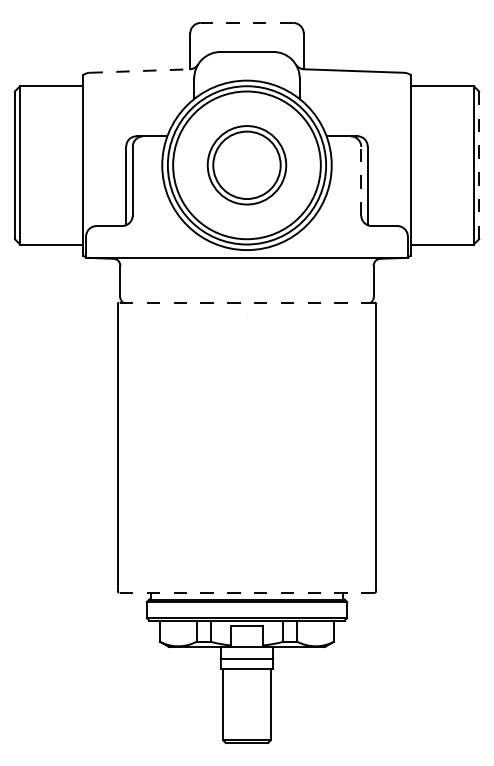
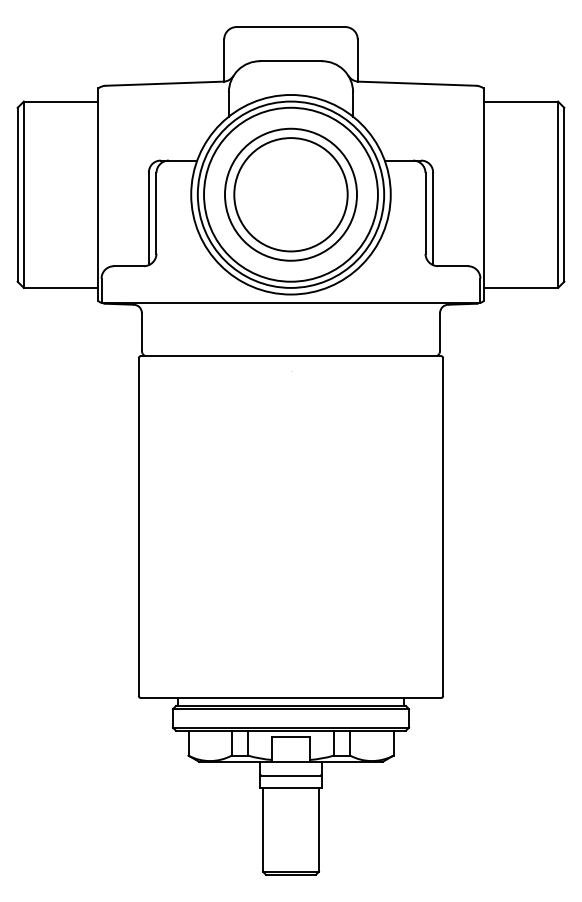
line: (246, 23) -> (290, 27), dashed -> solid
line: (139, 70) -> (164, 83), dashed -> solid
part: (246, 165) -> (290, 194), size x1.43
line: (479, 165) -> (564, 194), dashed -> solid
line: (361, 180) -> (425, 212), dashed -> solid
line: (246, 302) -> (290, 356), dashed -> solid
line: (246, 592) -> (290, 697), dashed -> solid

